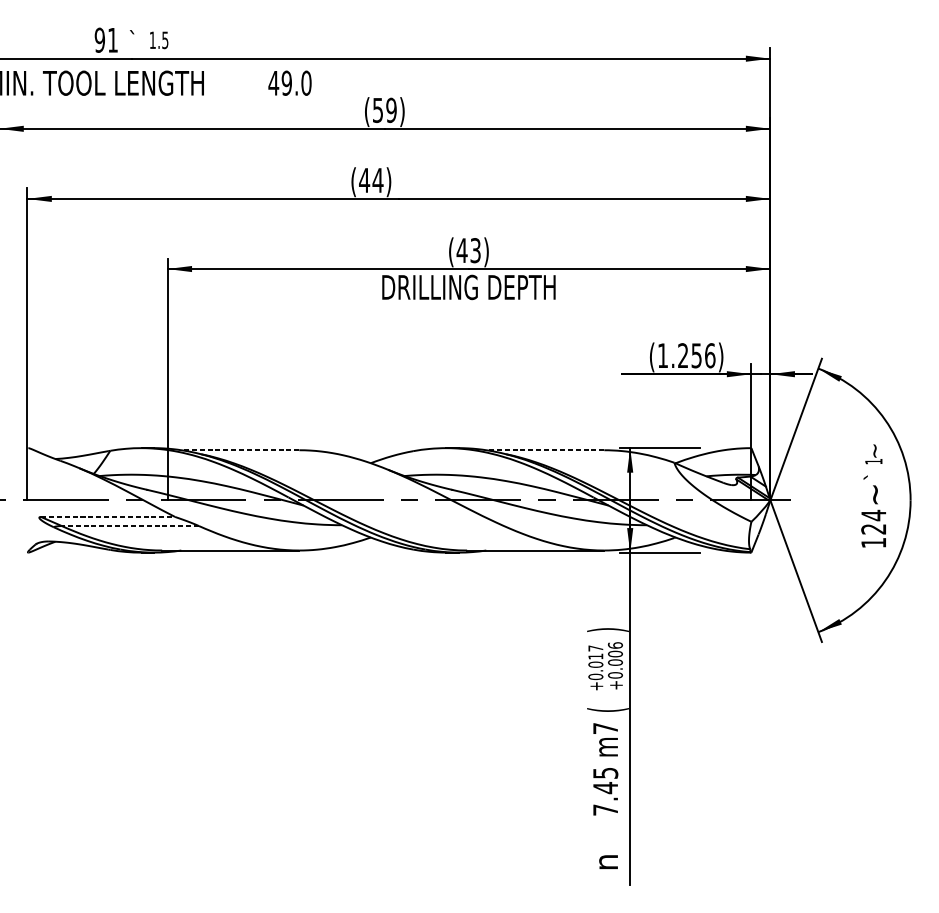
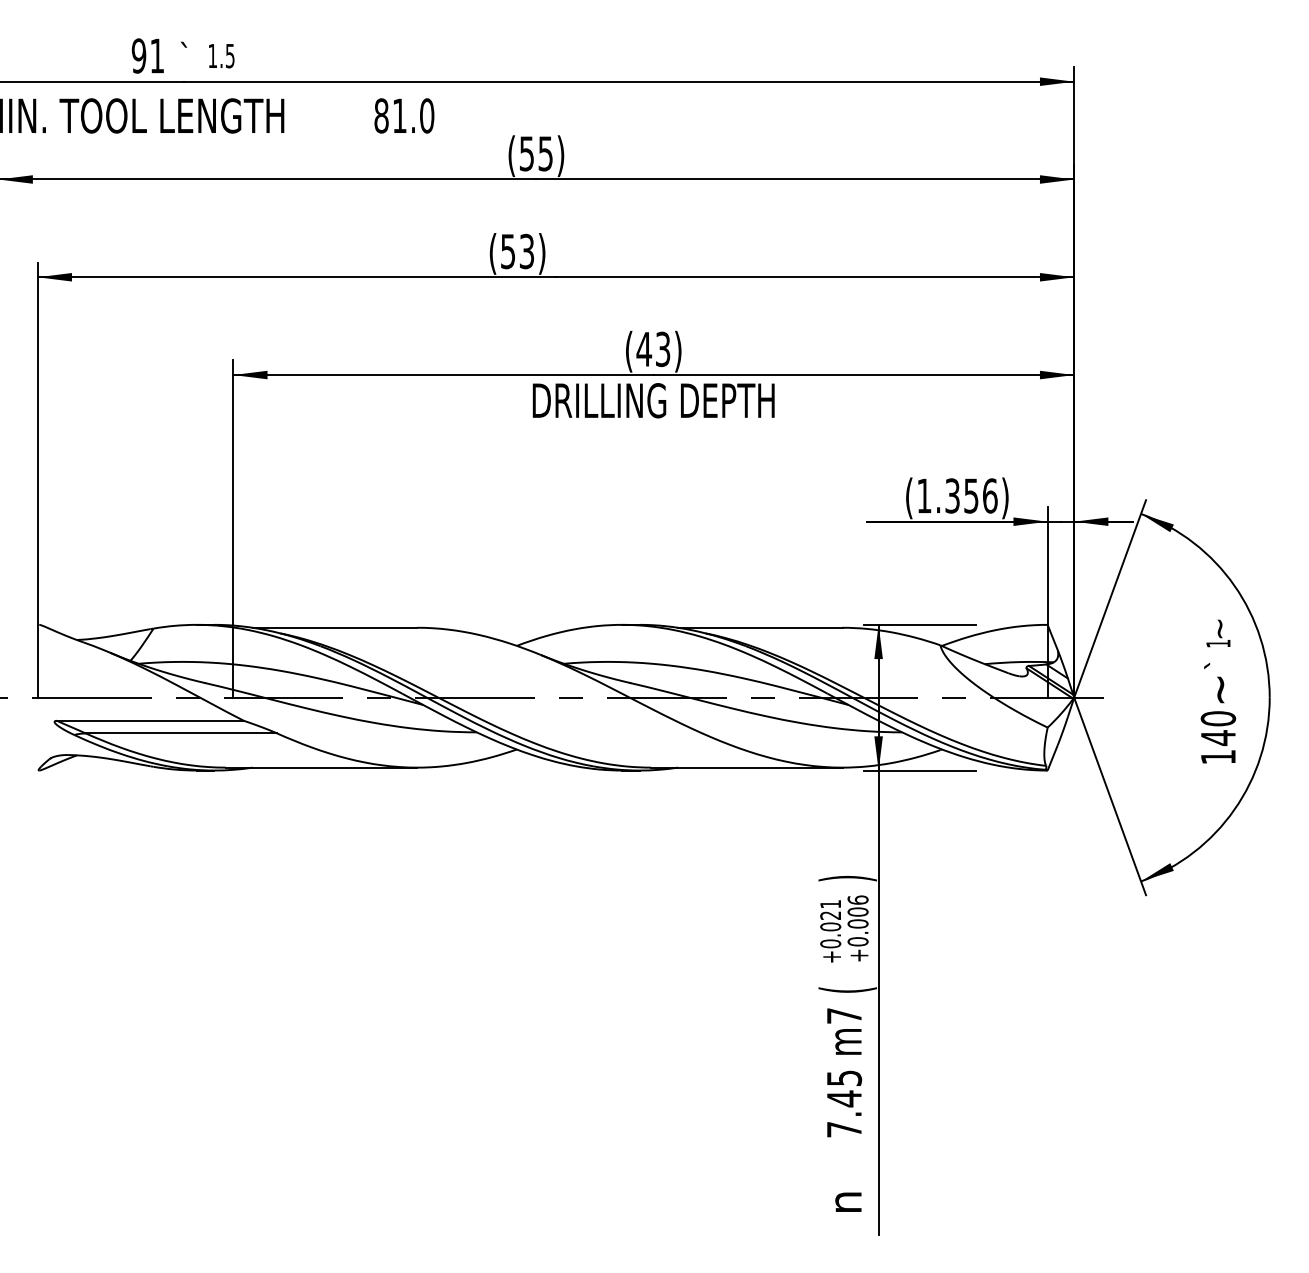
text: (280, 82) -> (390, 115), 49.0 -> 81.0
text: (391, 110) -> (545, 153), (59) -> (55)
text: (371, 180) -> (517, 251), (44) -> (53)
text: (683, 355) -> (952, 495), (1.256) -> (1.356)
line: (240, 450) -> (334, 627), dashed -> solid
line: (544, 450) -> (759, 627), dashed -> solid
line: (108, 516) -> (150, 720), dashed -> solid
text: (873, 522) -> (1218, 728), 124 -> 140
line: (130, 526) -> (181, 733), dashed -> solid
text: (595, 652) -> (830, 909), +0.017 -> +0.021

